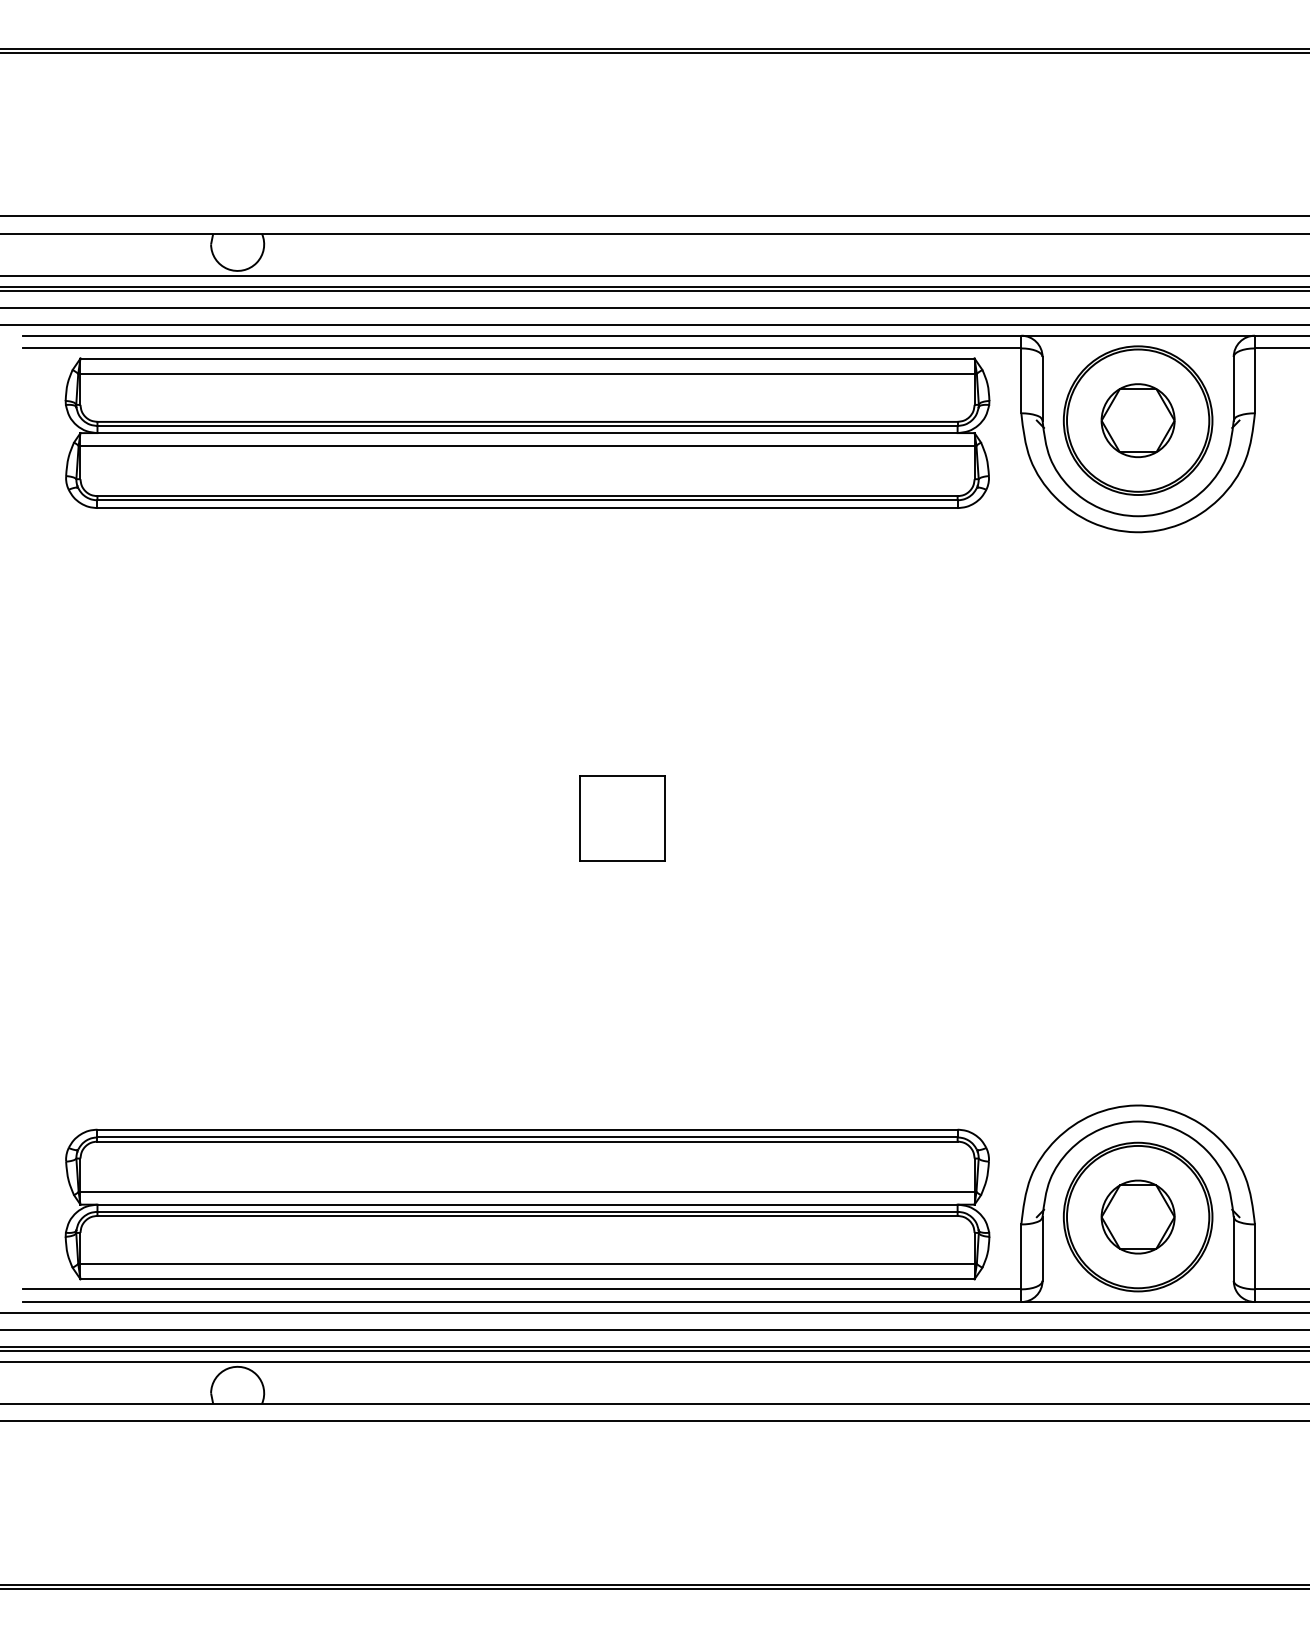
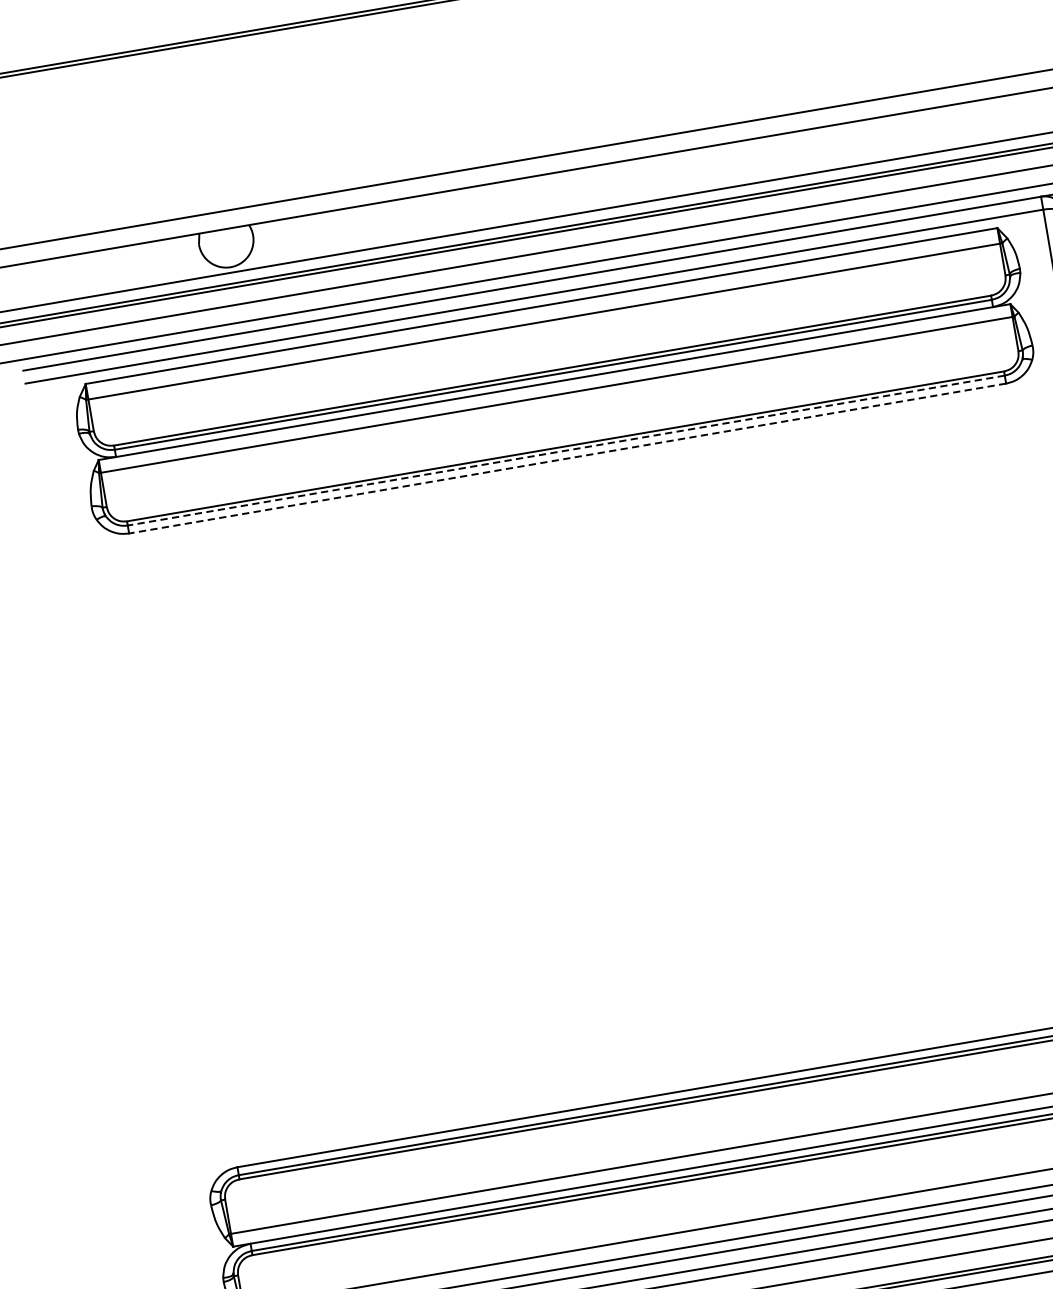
line: (527, 500) -> (566, 450), solid -> dashed
line: (527, 508) -> (567, 458), solid -> dashed
part: (622, 818) -> (718, 758), removed

